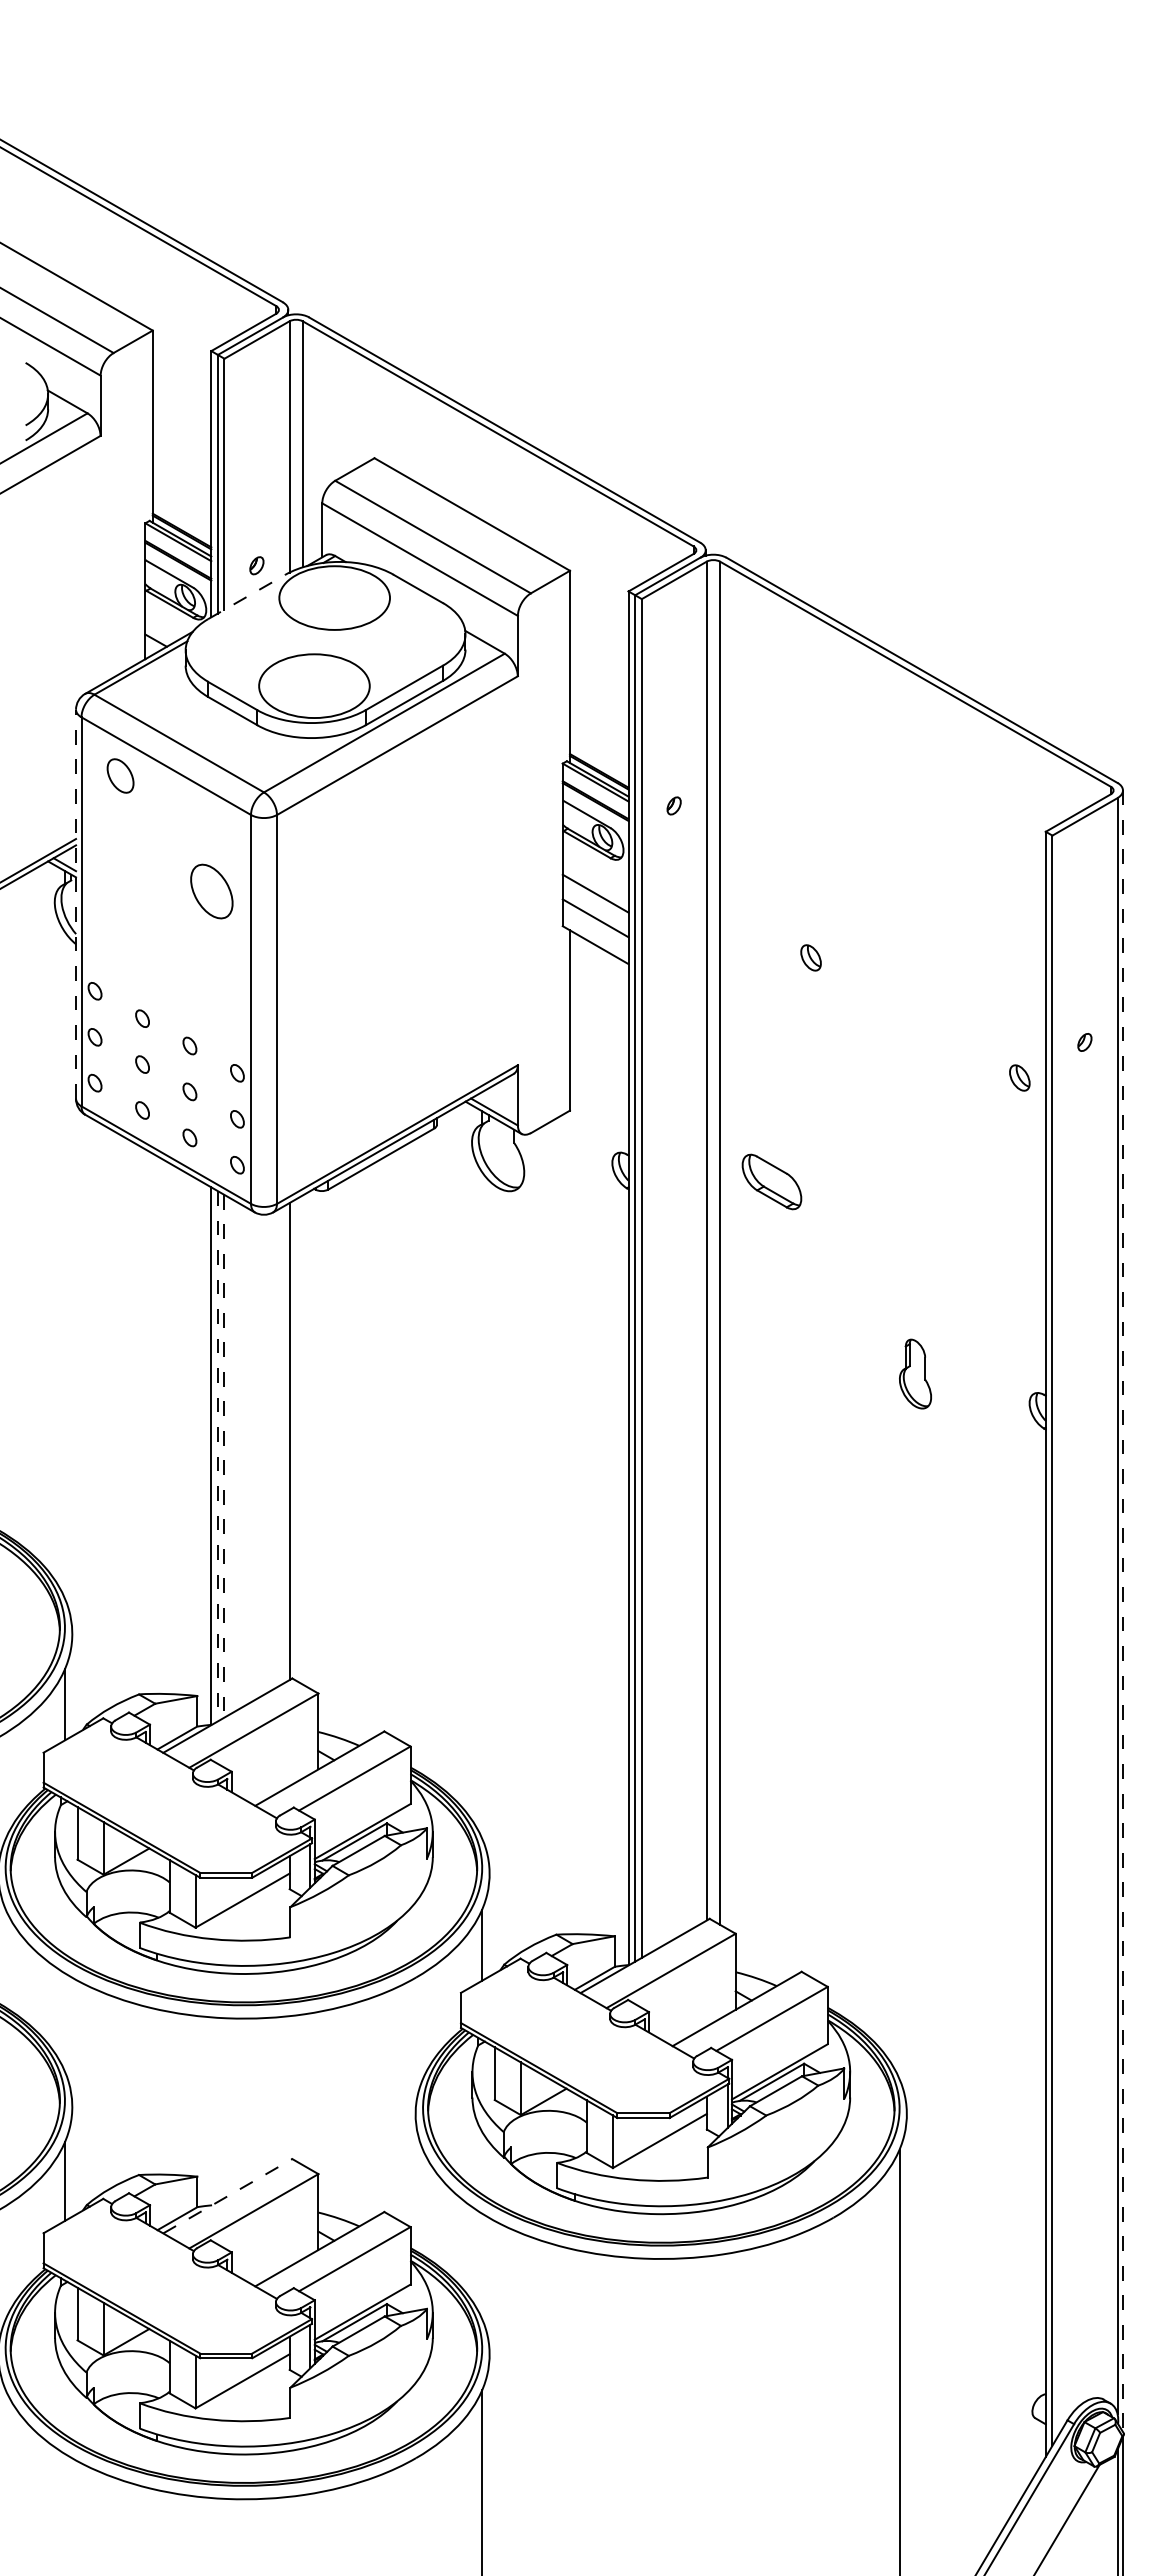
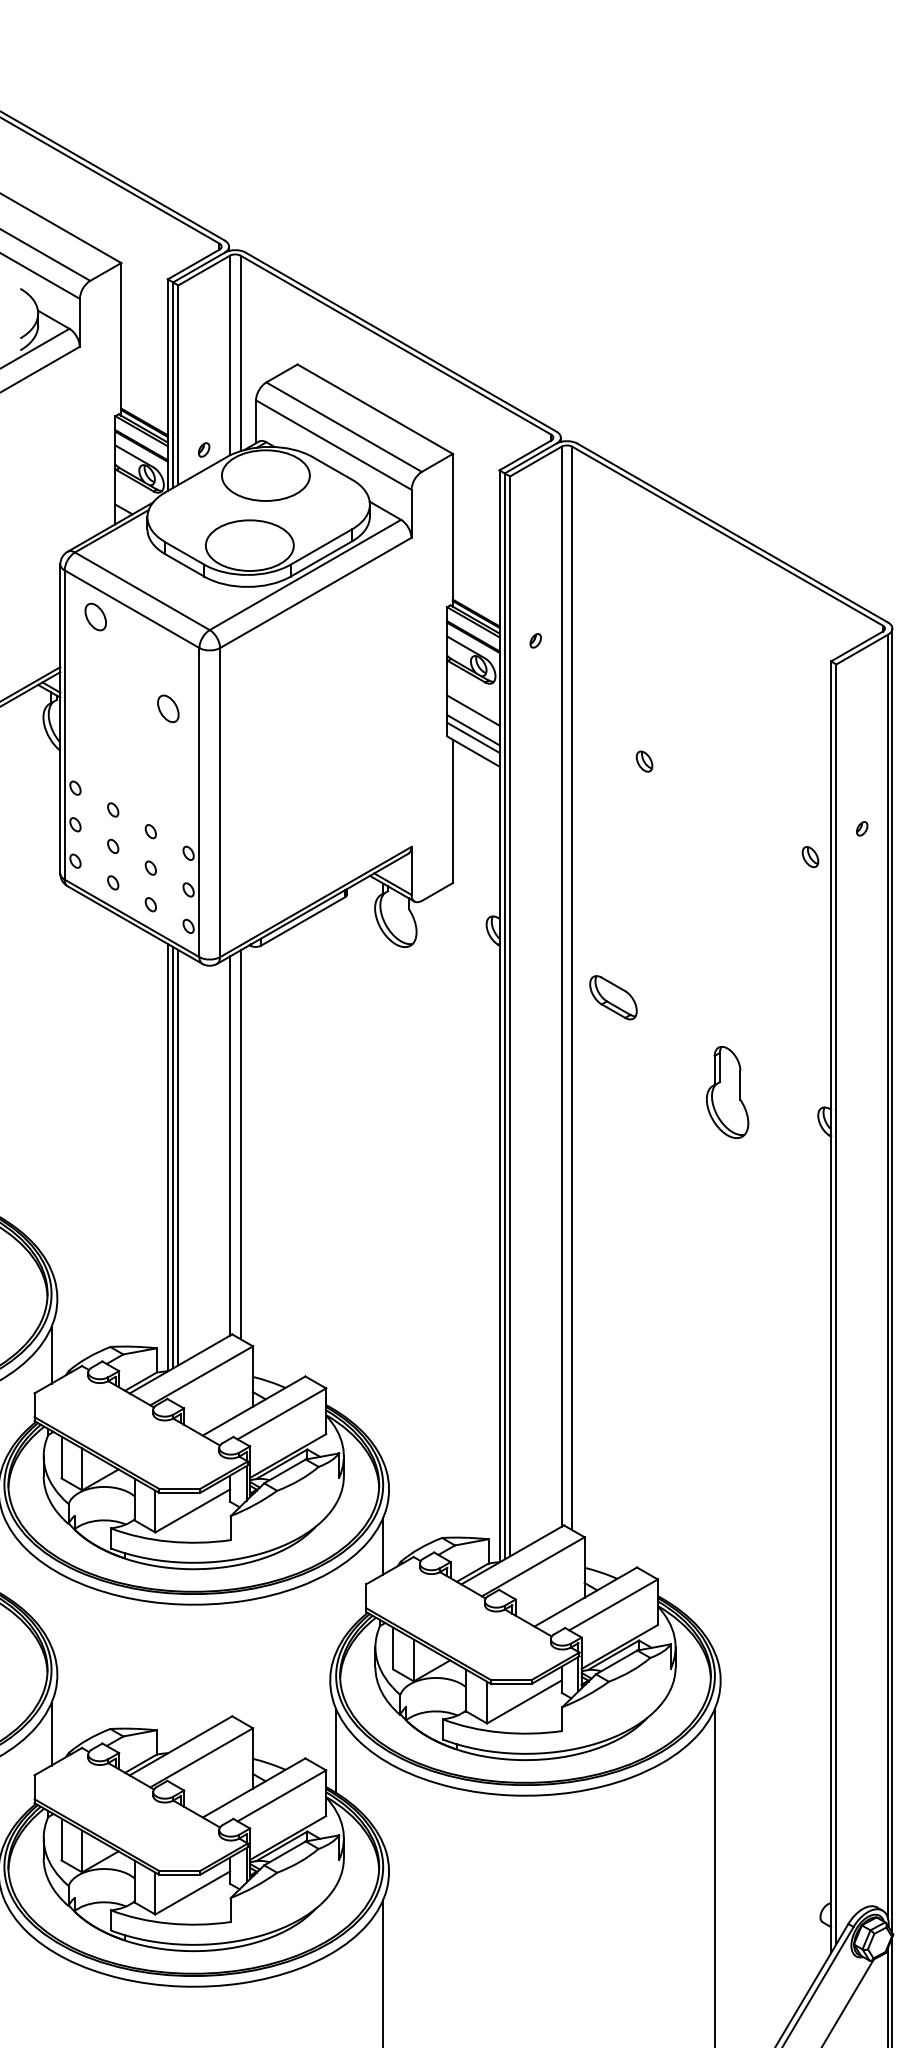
line: (247, 596) -> (196, 474), dashed -> solid
part: (211, 891) -> (168, 708), size x0.62
line: (76, 904) -> (60, 719), dashed -> solid
line: (595, 927) -> (473, 737), added
part: (771, 1181) -> (613, 997), moved
part: (915, 1373) -> (727, 1091), size x1.67
line: (302, 1439) -> (240, 1144), added
line: (217, 1456) -> (172, 1157), dashed -> solid
line: (224, 1456) -> (178, 1157), dashed -> solid
line: (1122, 1611) -> (892, 1281), dashed -> solid
line: (228, 2195) -> (181, 1745), dashed -> solid
line: (423, 2202) -> (336, 1750), added

